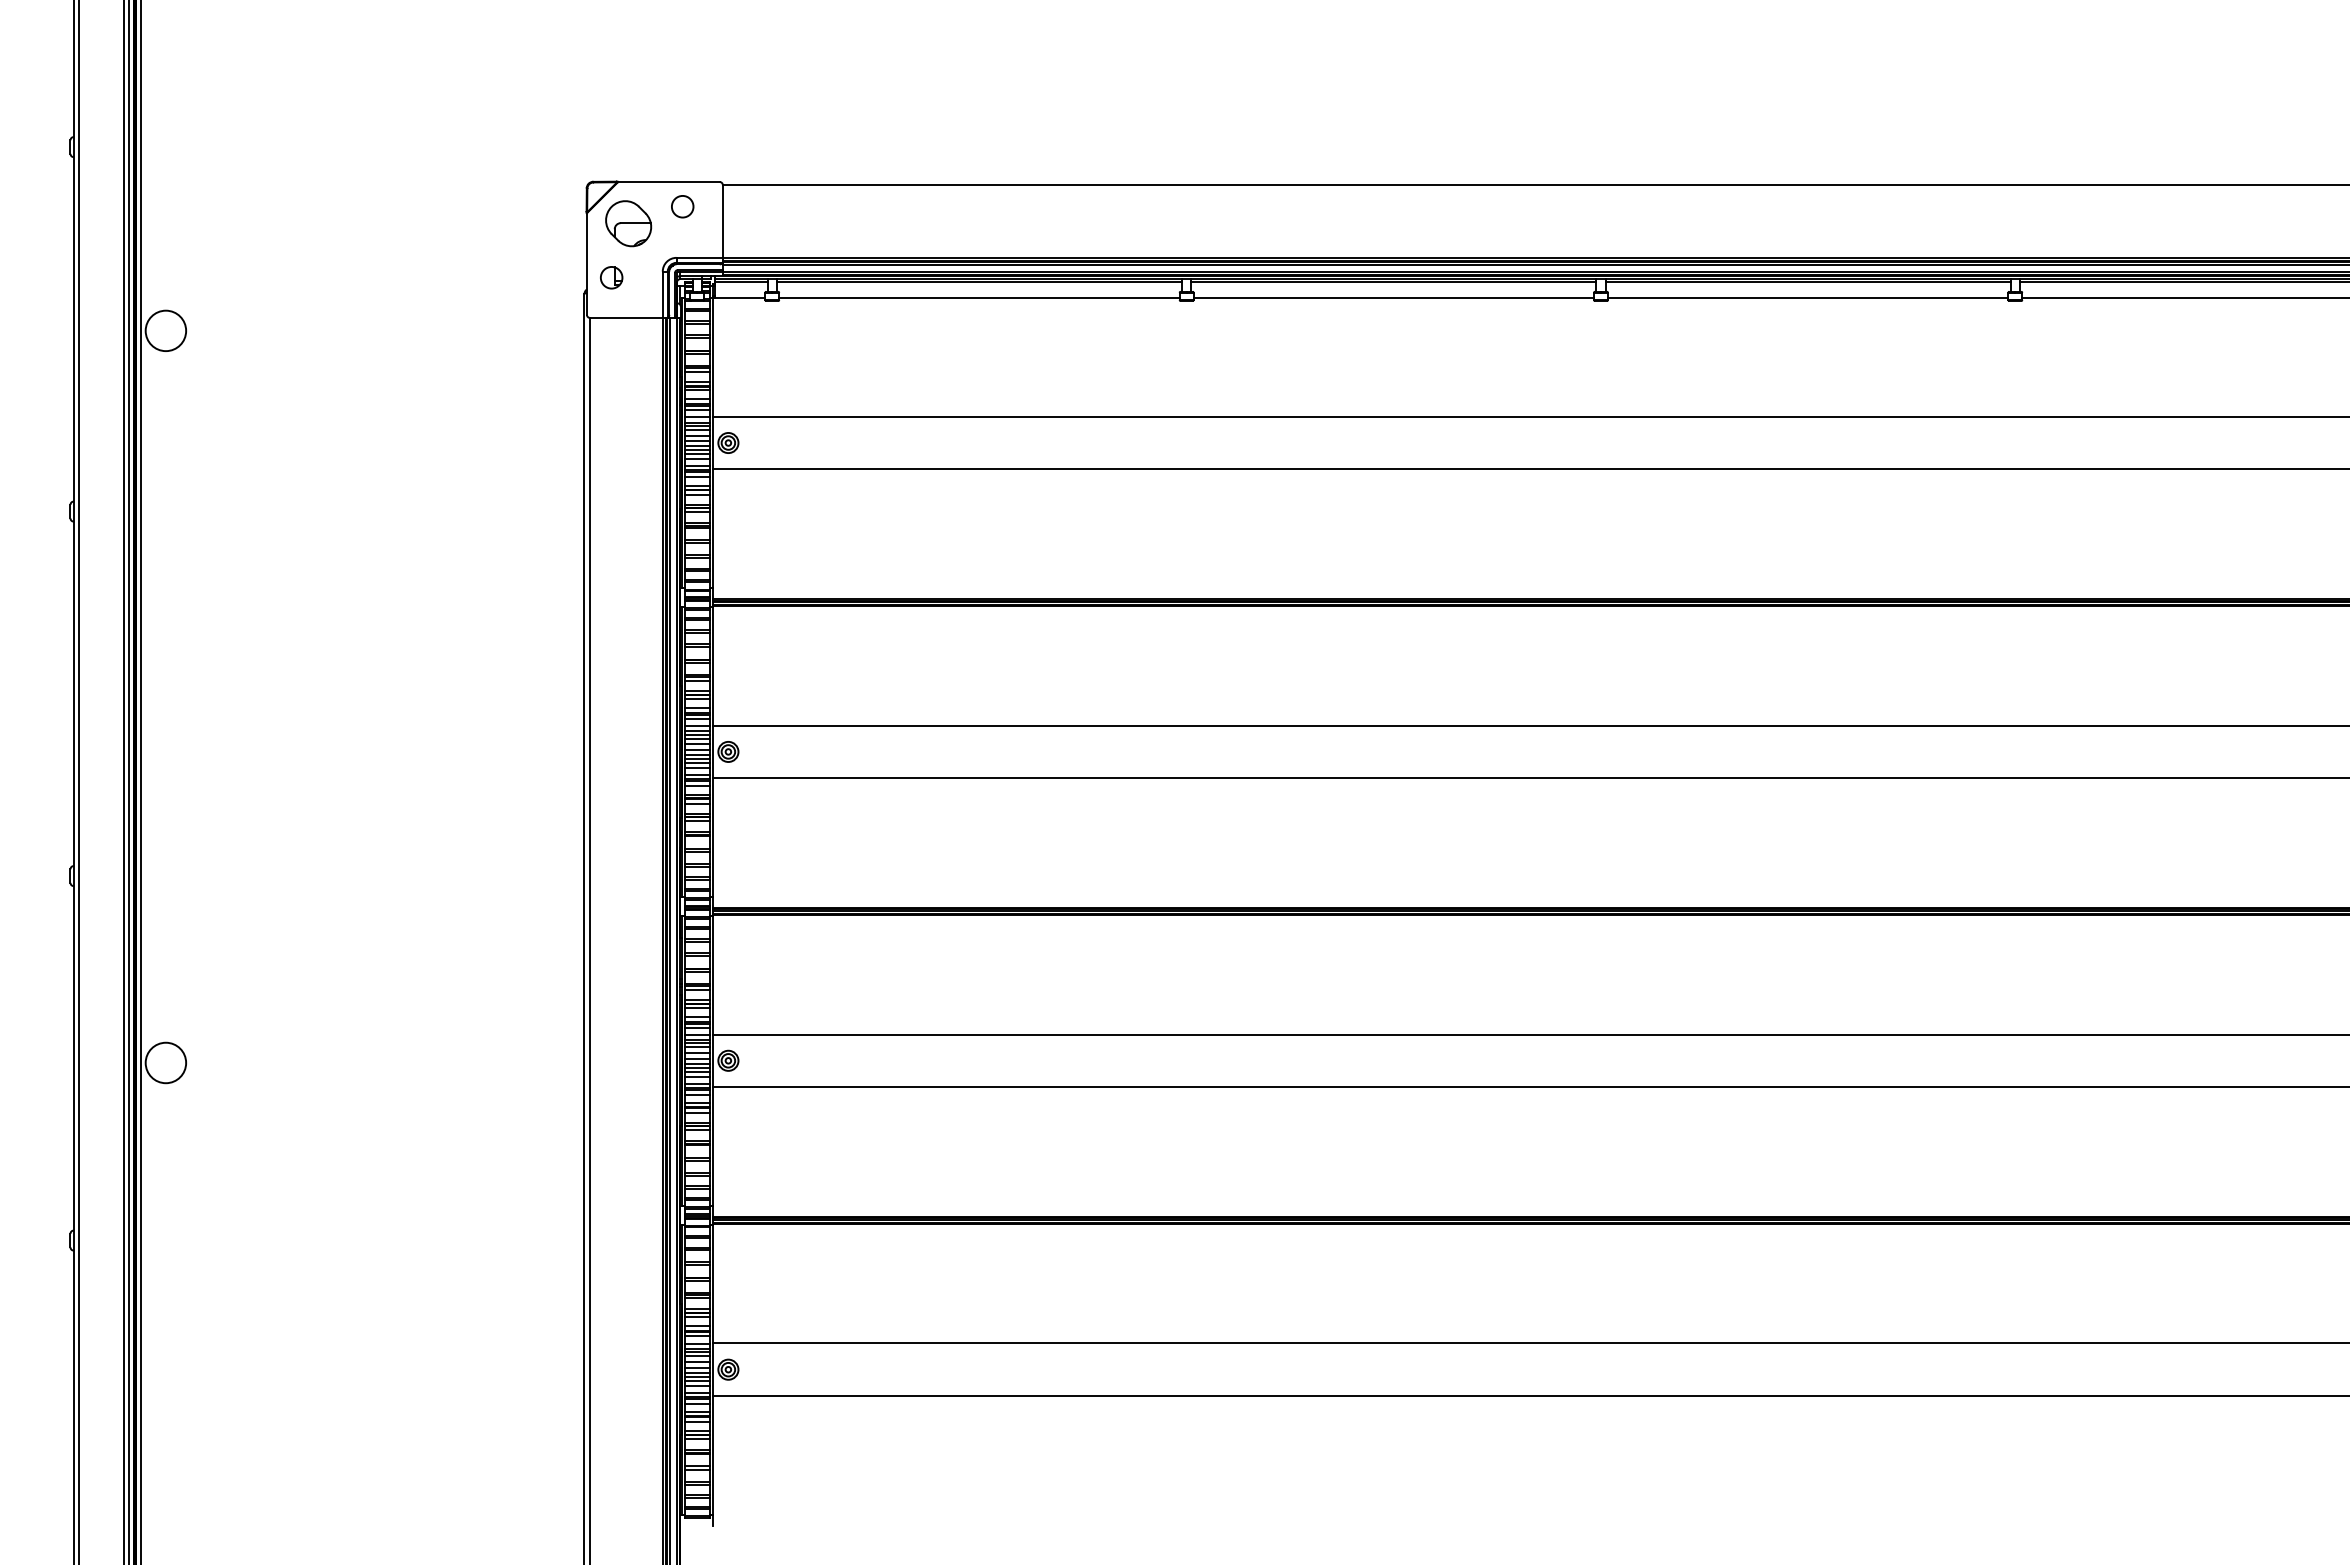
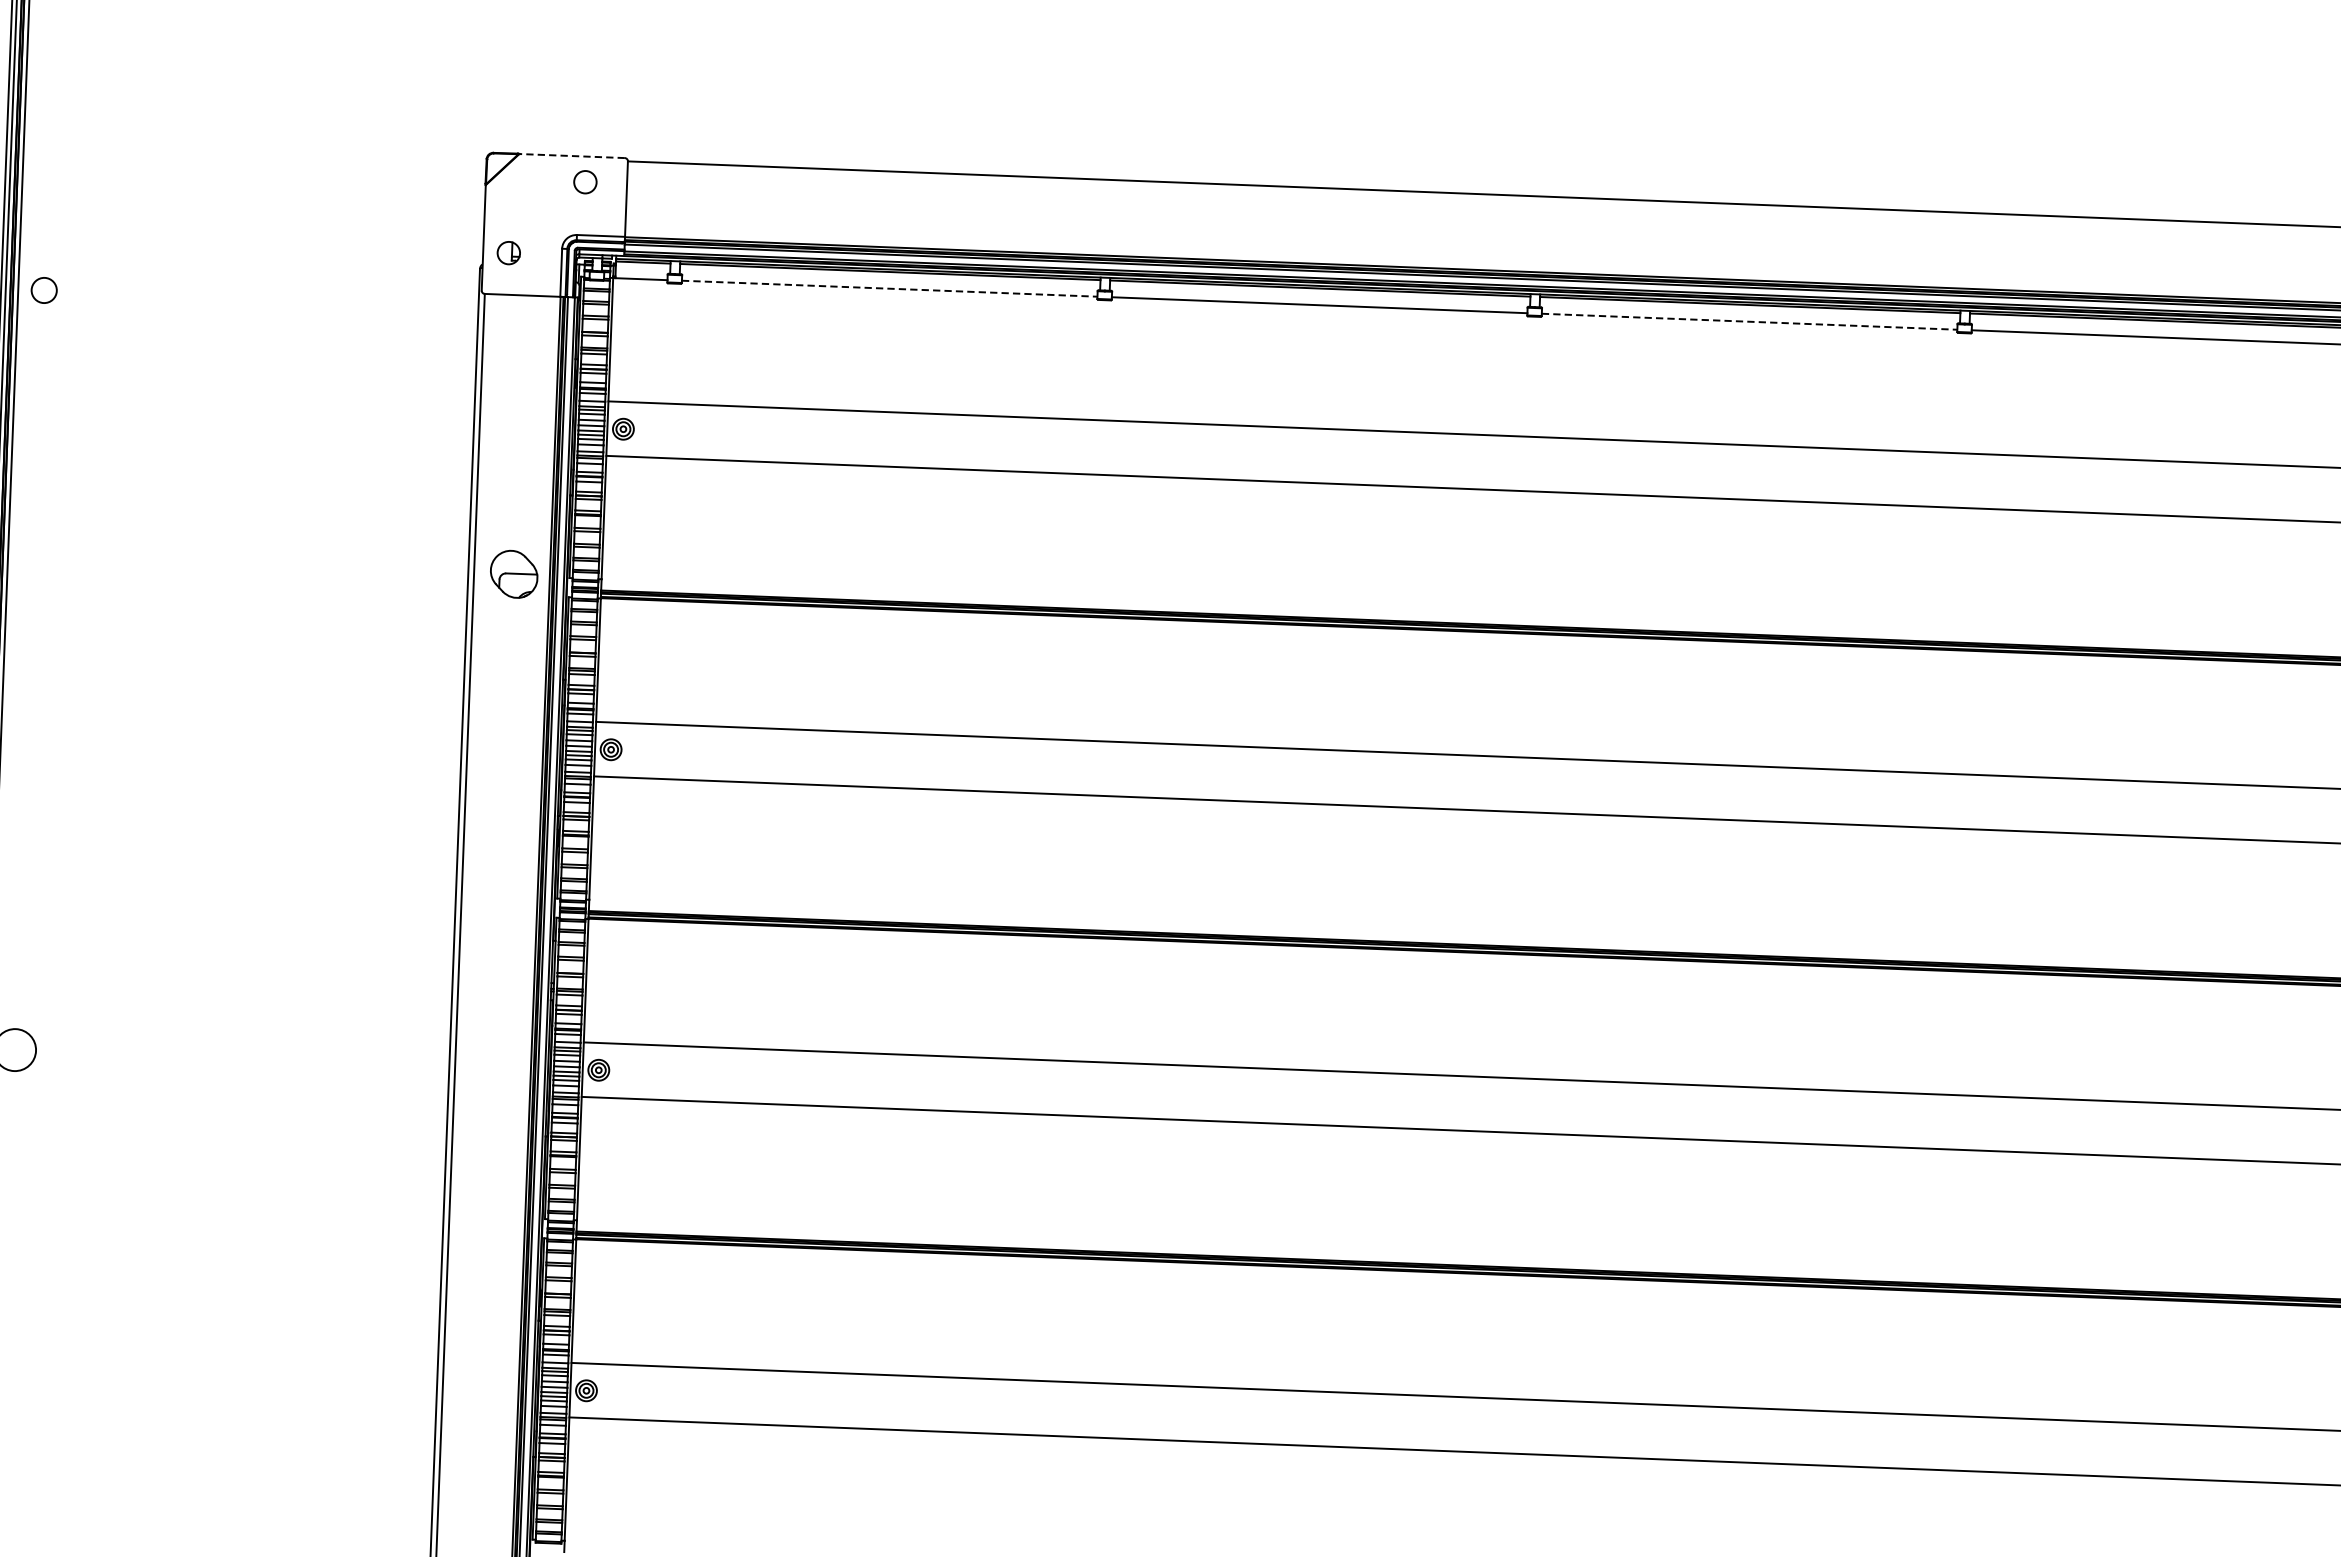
line: (668, 182) -> (571, 156), solid -> dashed
part: (628, 223) -> (514, 574), moved
line: (979, 297) -> (889, 288), solid -> dashed
line: (1808, 297) -> (1749, 321), solid -> dashed
circle: (165, 330) -> (43, 290), size x0.6

